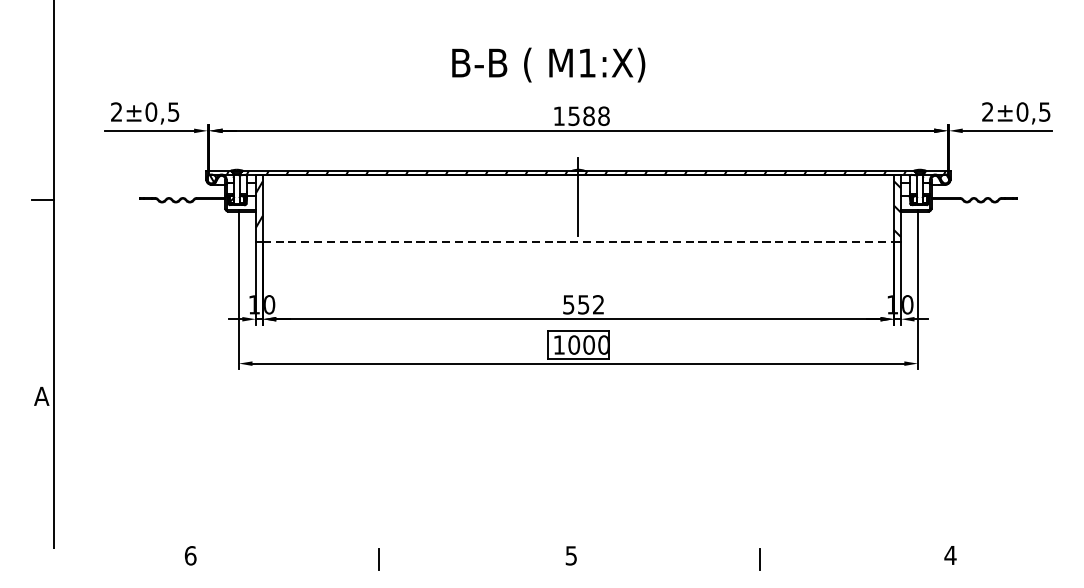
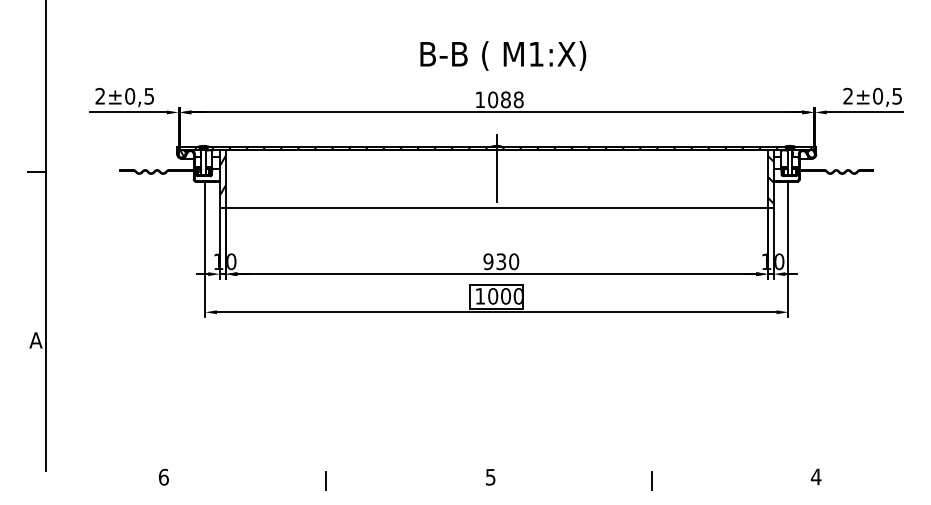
text: (548, 64) -> (503, 55), moved
text: (574, 115) -> (493, 99), 1588 -> 1088
line: (579, 242) -> (497, 208), dashed -> solid
text: (583, 304) -> (501, 261), 552 -> 930

